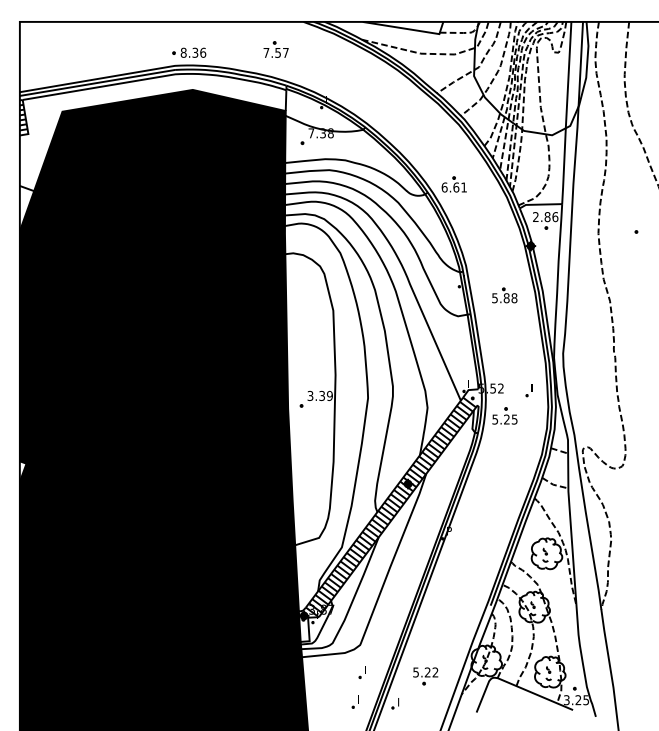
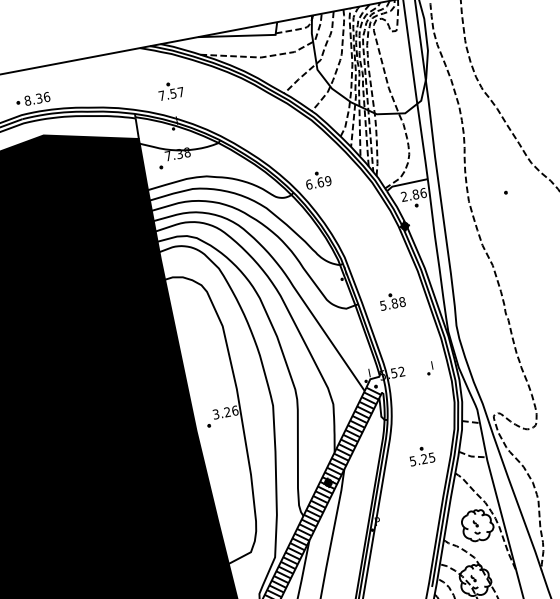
part: (275, 49) -> (170, 90), moved
text: (464, 187) -> (328, 180), 6.61 -> 6.69
part: (504, 295) -> (392, 301), moved
text: (325, 395) -> (230, 411), 3.39 -> 3.26
part: (504, 415) -> (421, 455), moved

